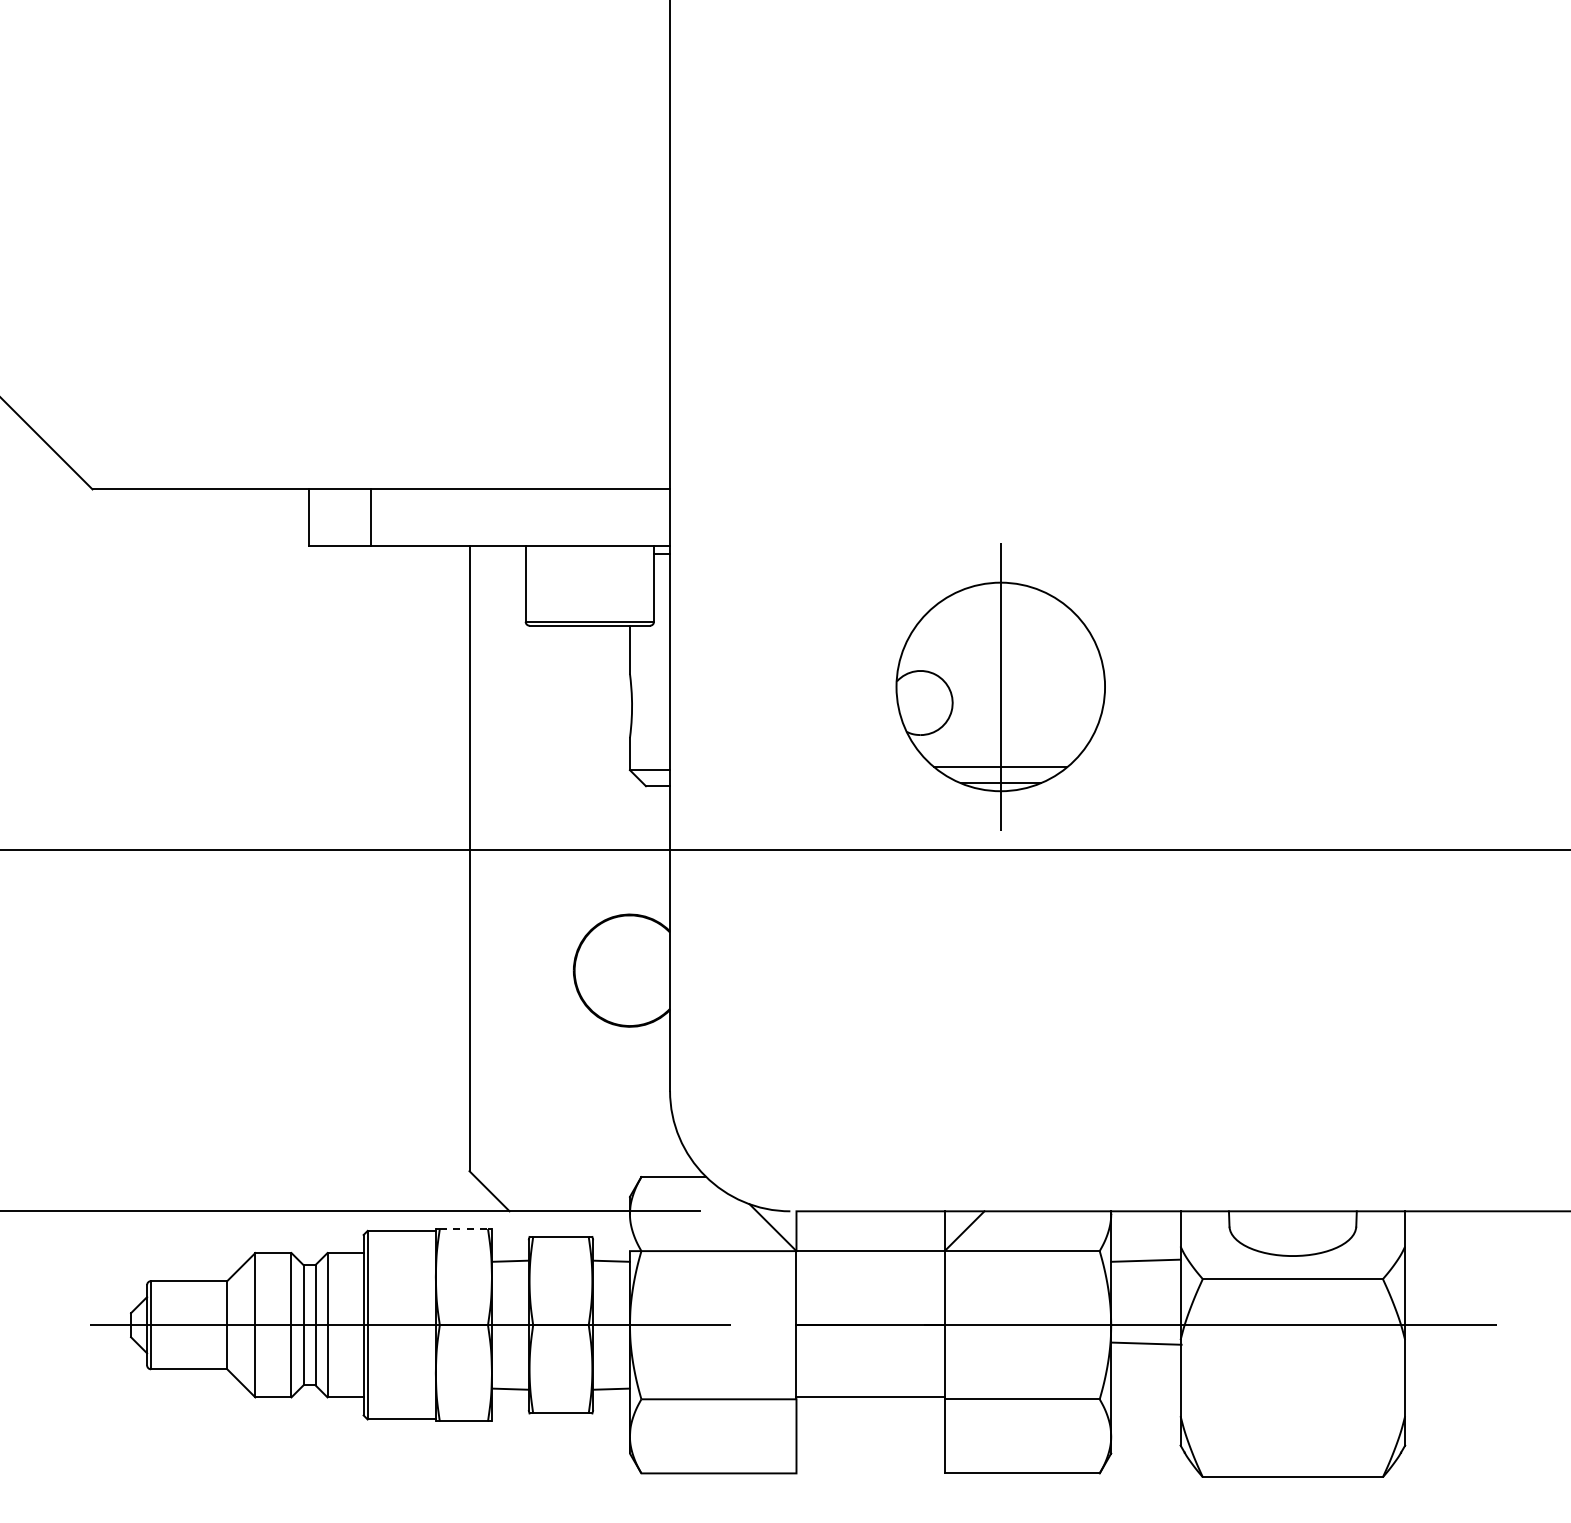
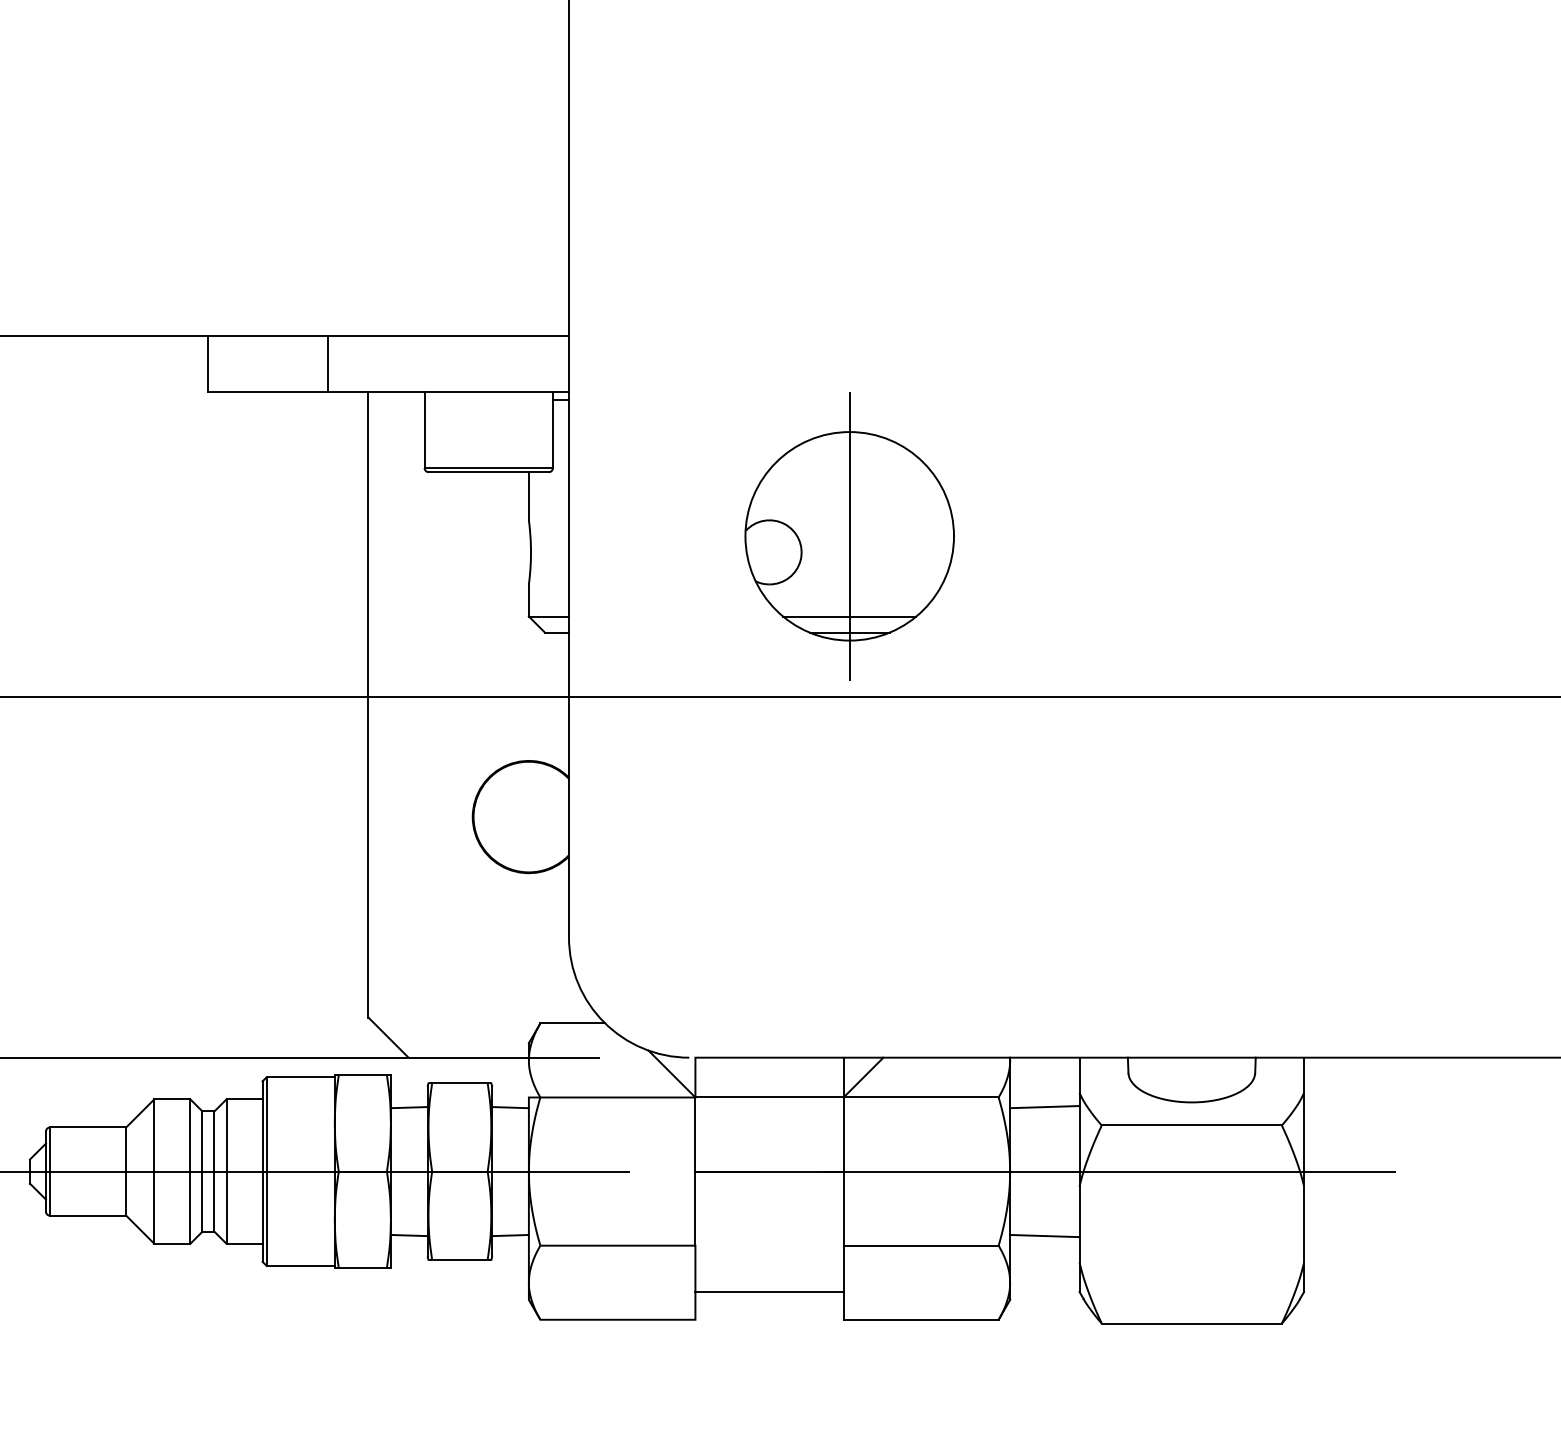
line: (371, 517) -> (328, 363), moved
part: (1000, 686) -> (849, 535), moved
line: (464, 1228) -> (363, 1074), dashed -> solid
line: (1146, 1343) -> (1044, 1235), moved
line: (870, 1396) -> (769, 1291), moved

